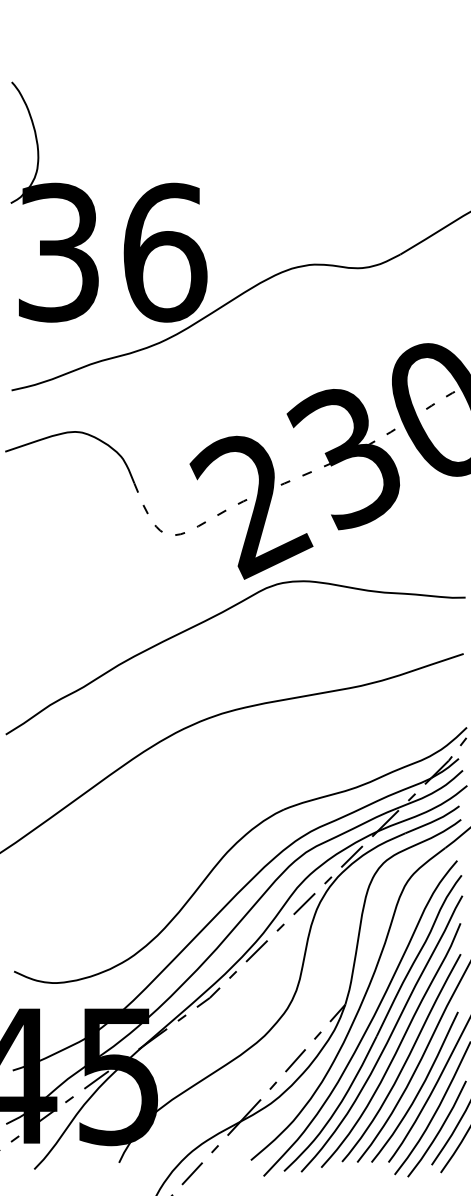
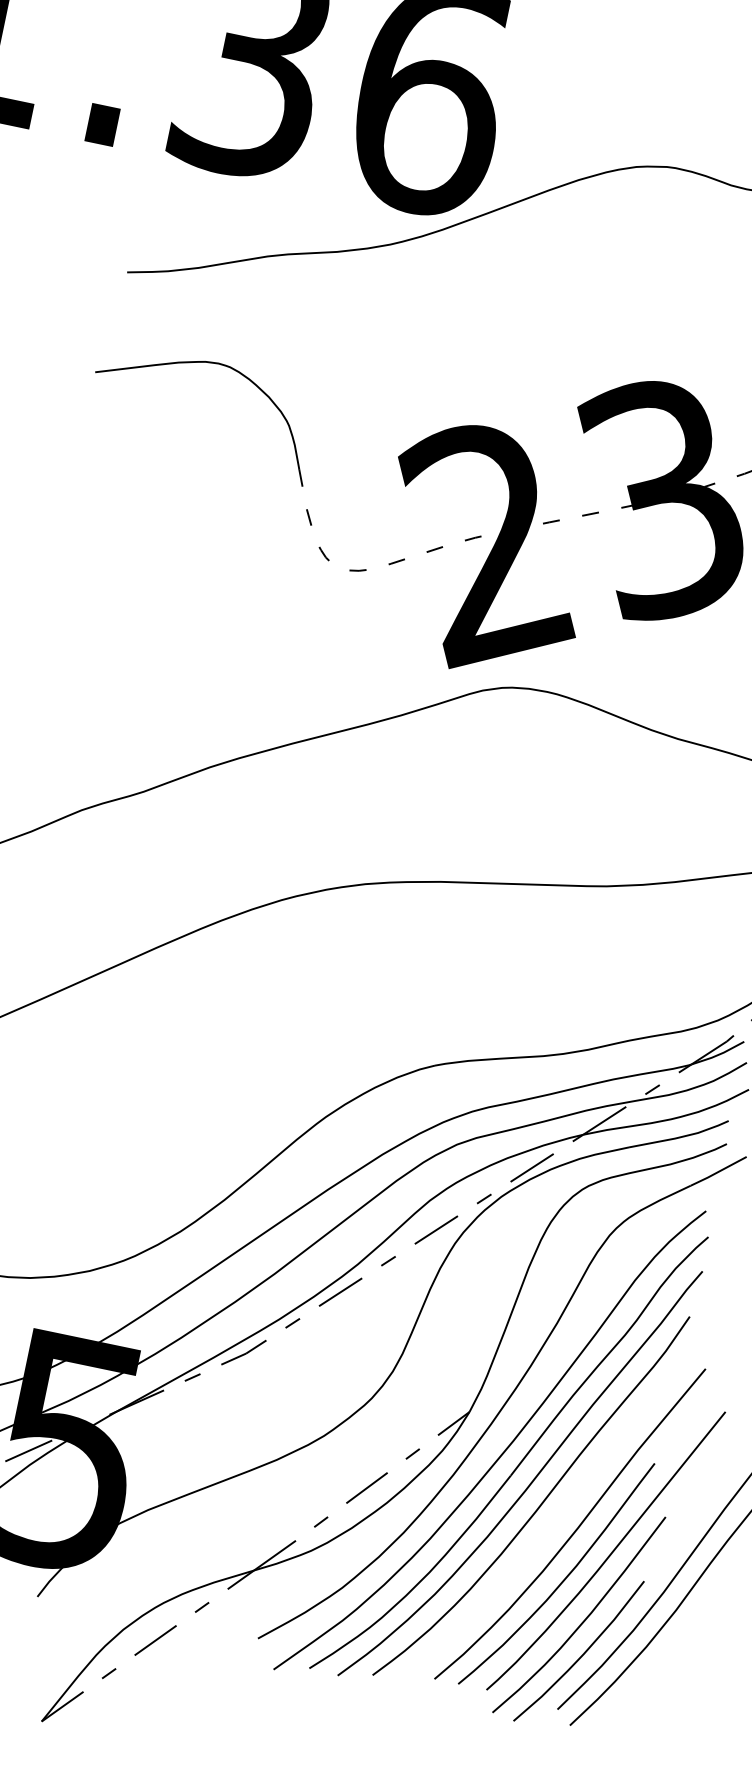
curve: (405, 1060) -> (550, 1526), removed

